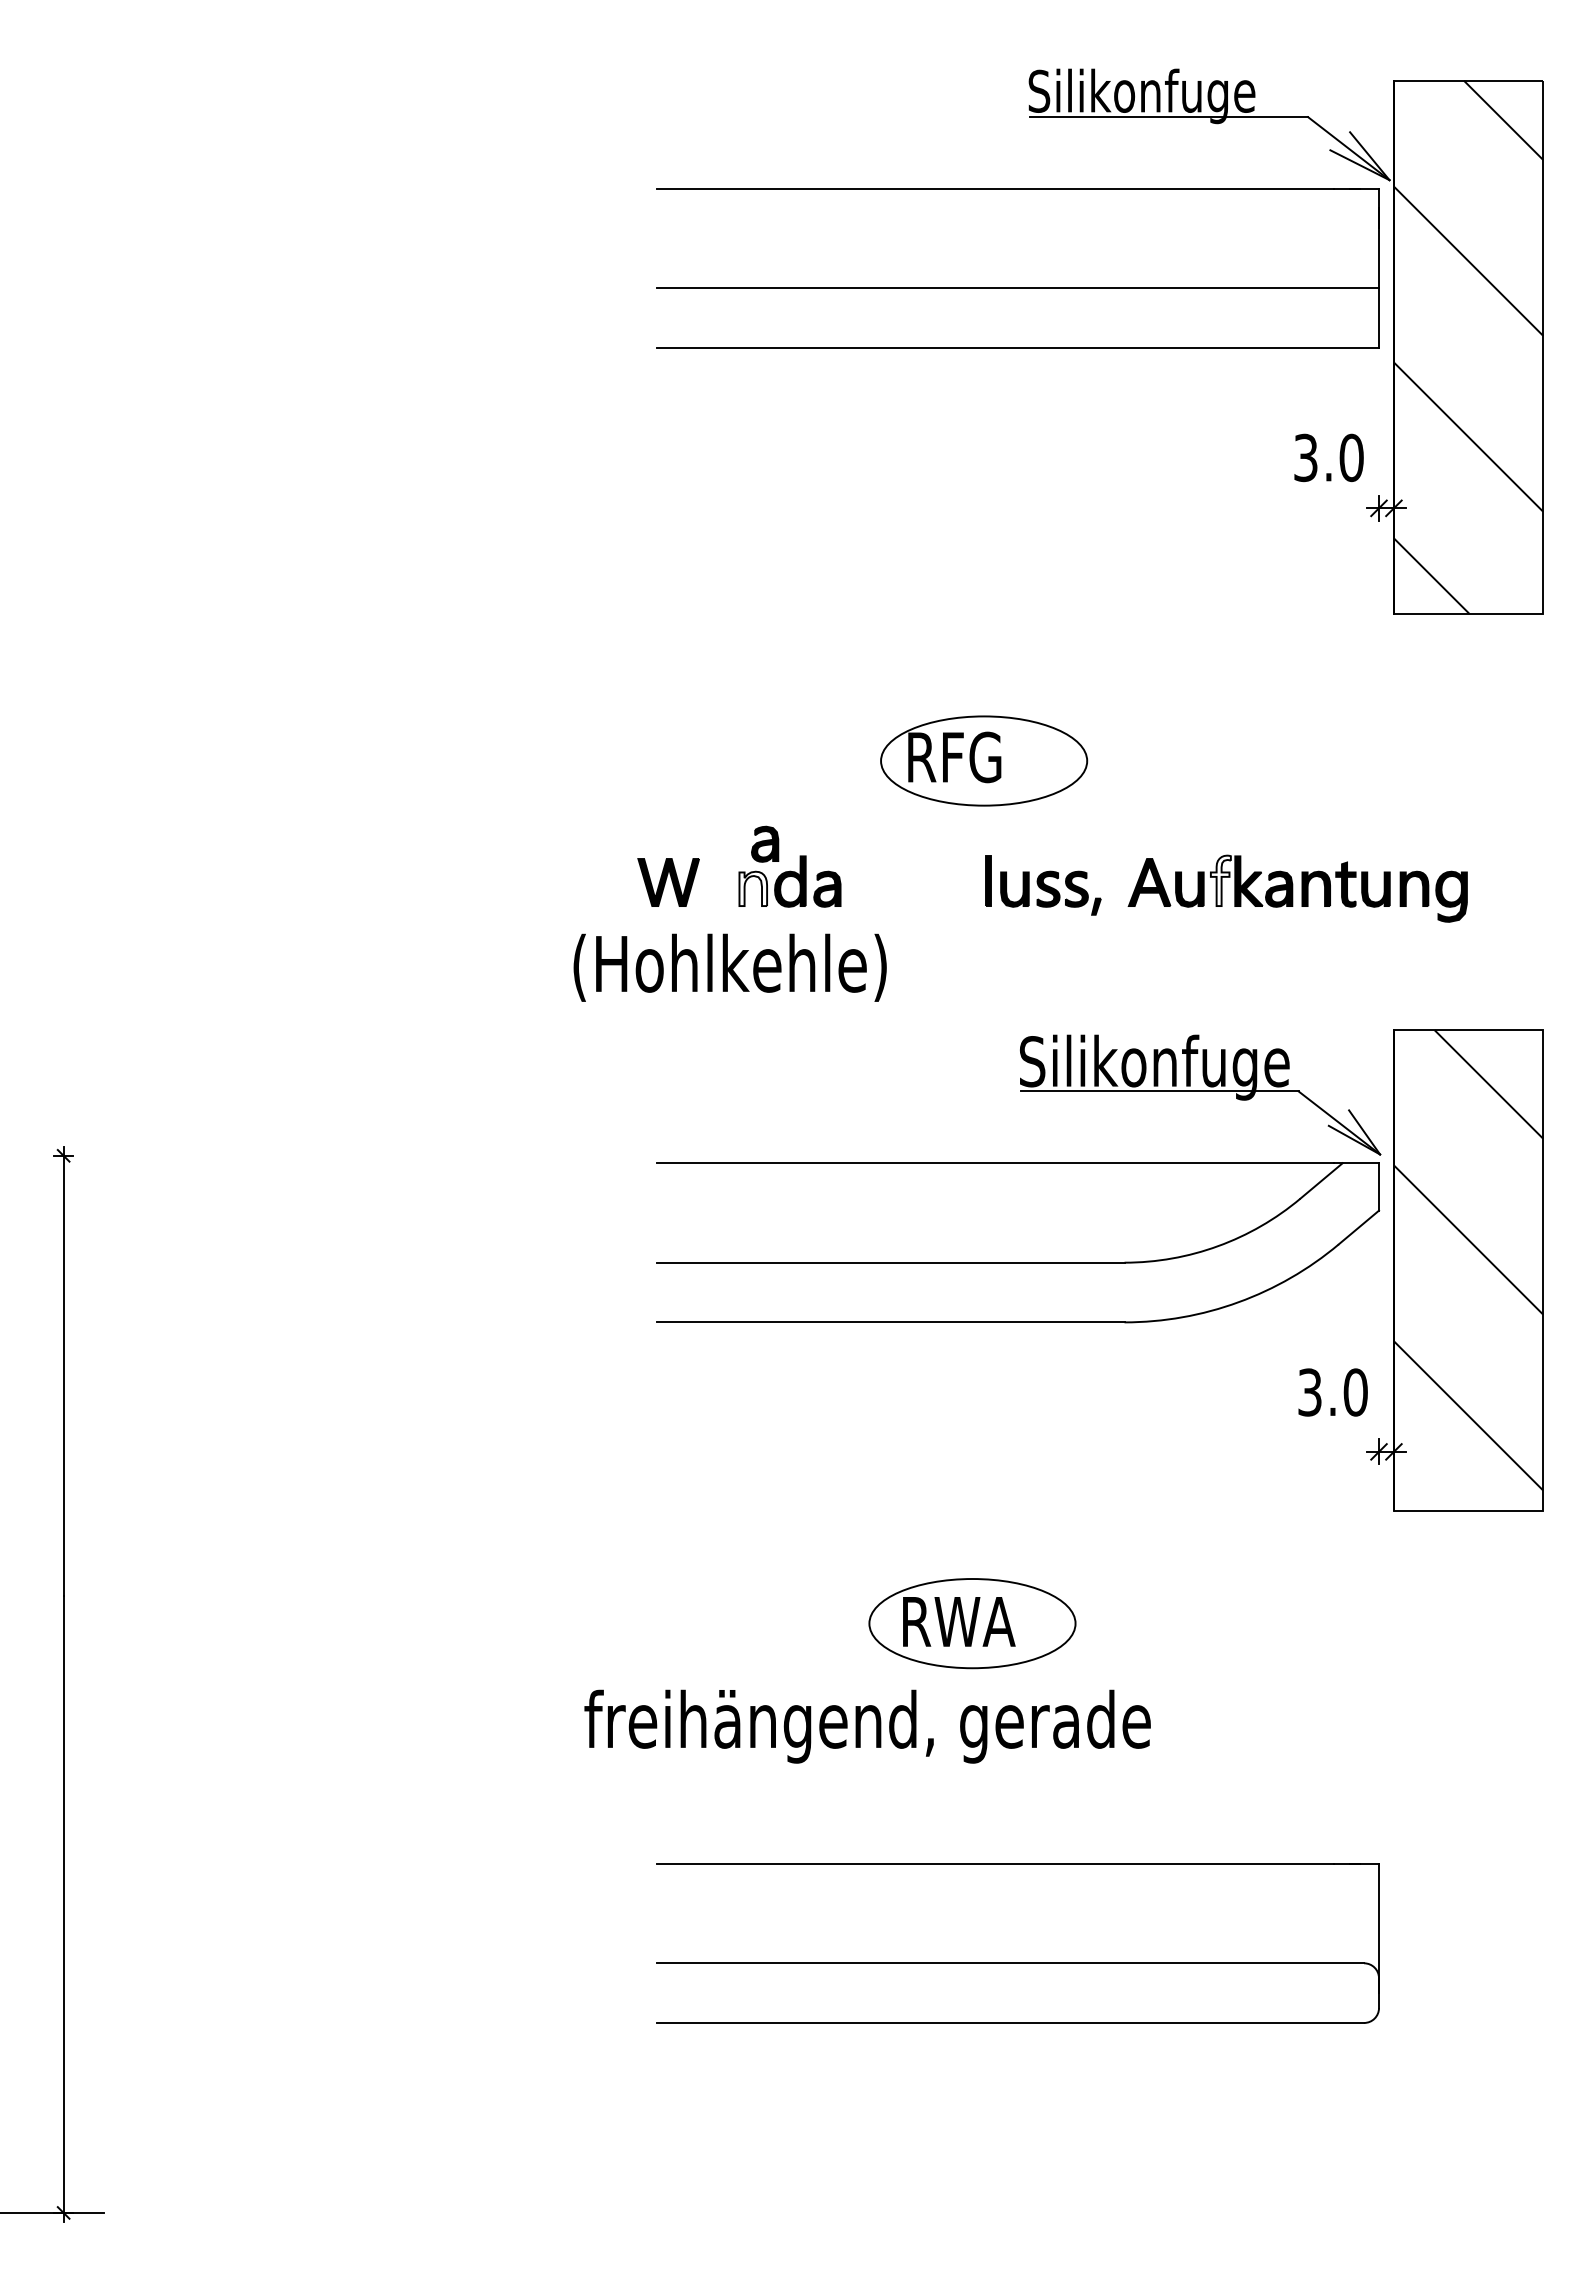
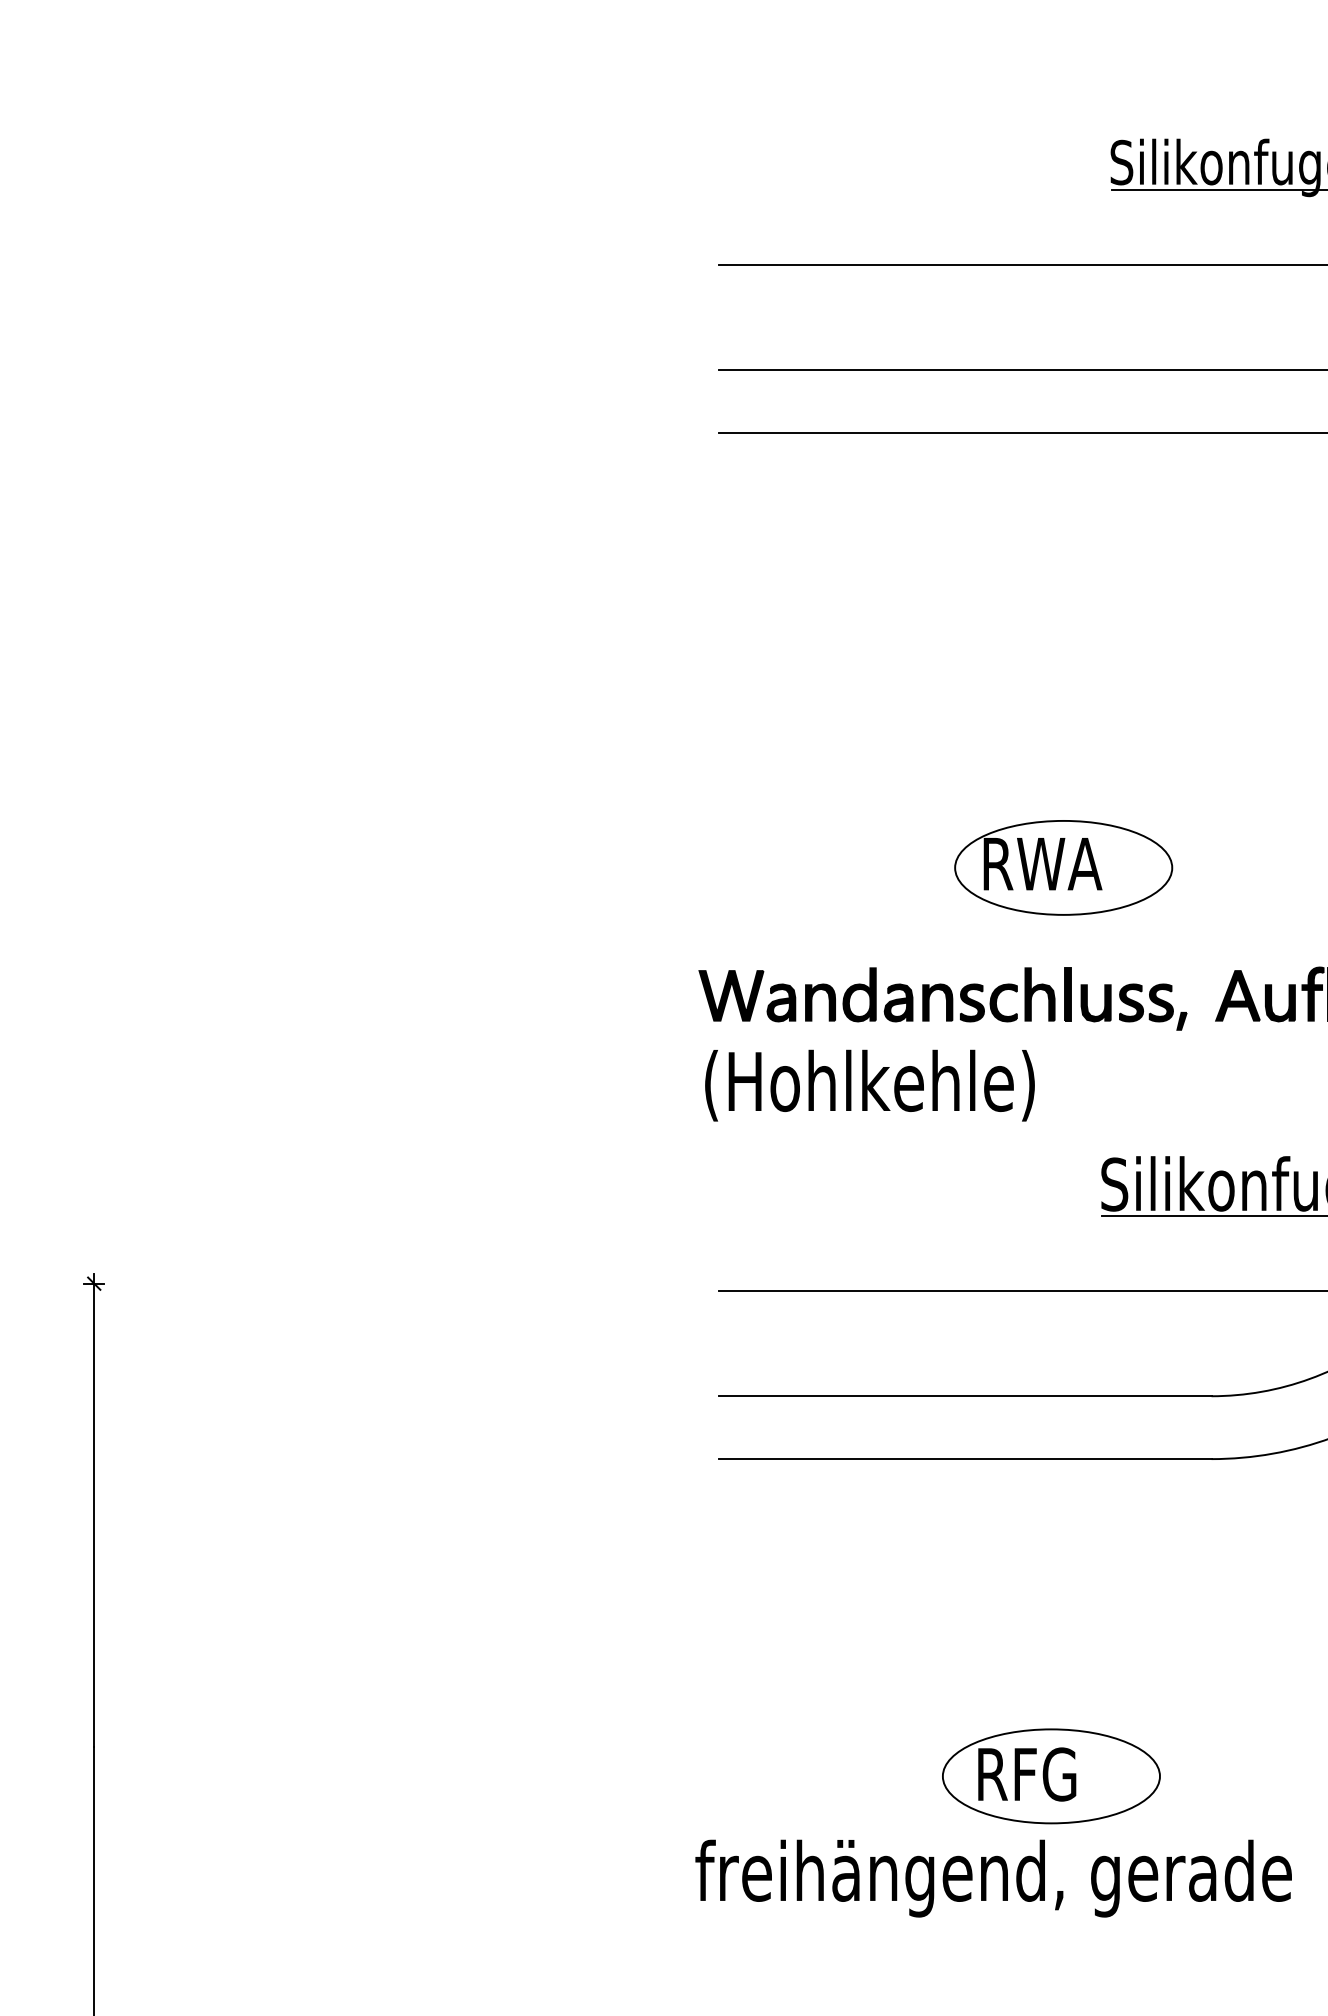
text: (979, 757) -> (1058, 864), RFG -> RWA
part: (765, 843) -> (781, 1002), moved
fill: (1220, 880) -> (1312, 993), added
part: (912, 881) -> (988, 994), added
fill: (753, 888) -> (820, 1002), added
text: (729, 967) -> (869, 1085), moved
text: (974, 1621) -> (1053, 1774), RWA -> RFG
text: (867, 1726) -> (993, 1878), moved

